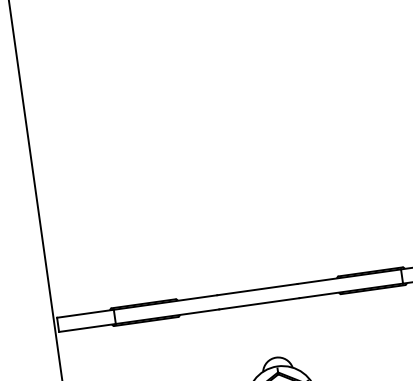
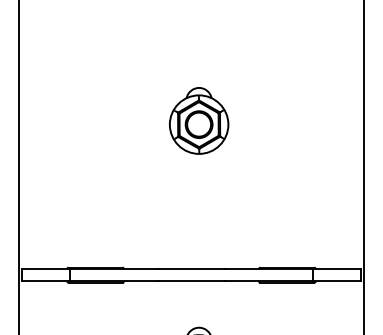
part: (242, 112) -> (199, 120), added

